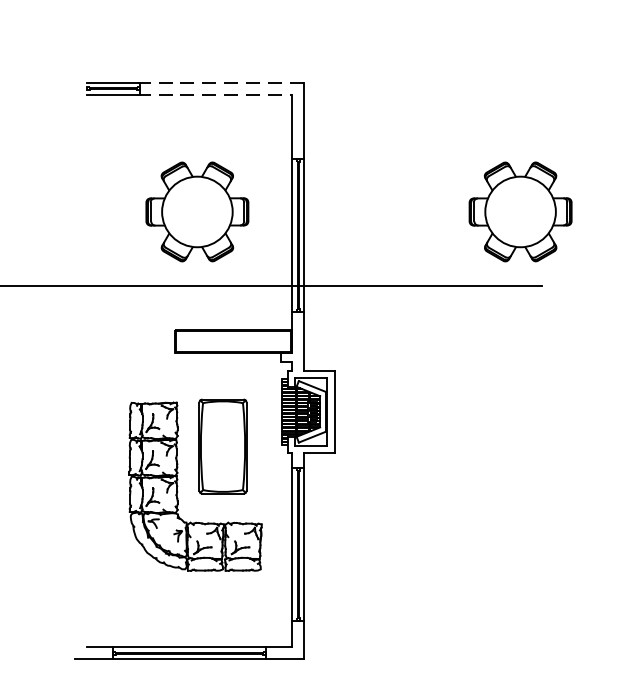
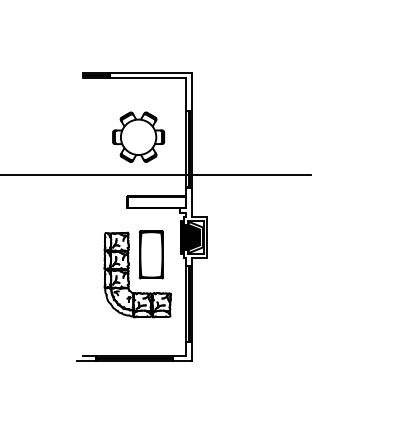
line: (221, 82) -> (150, 72), dashed -> solid
line: (215, 94) -> (147, 78), dashed -> solid
part: (520, 210) -> (300, 136), removed

